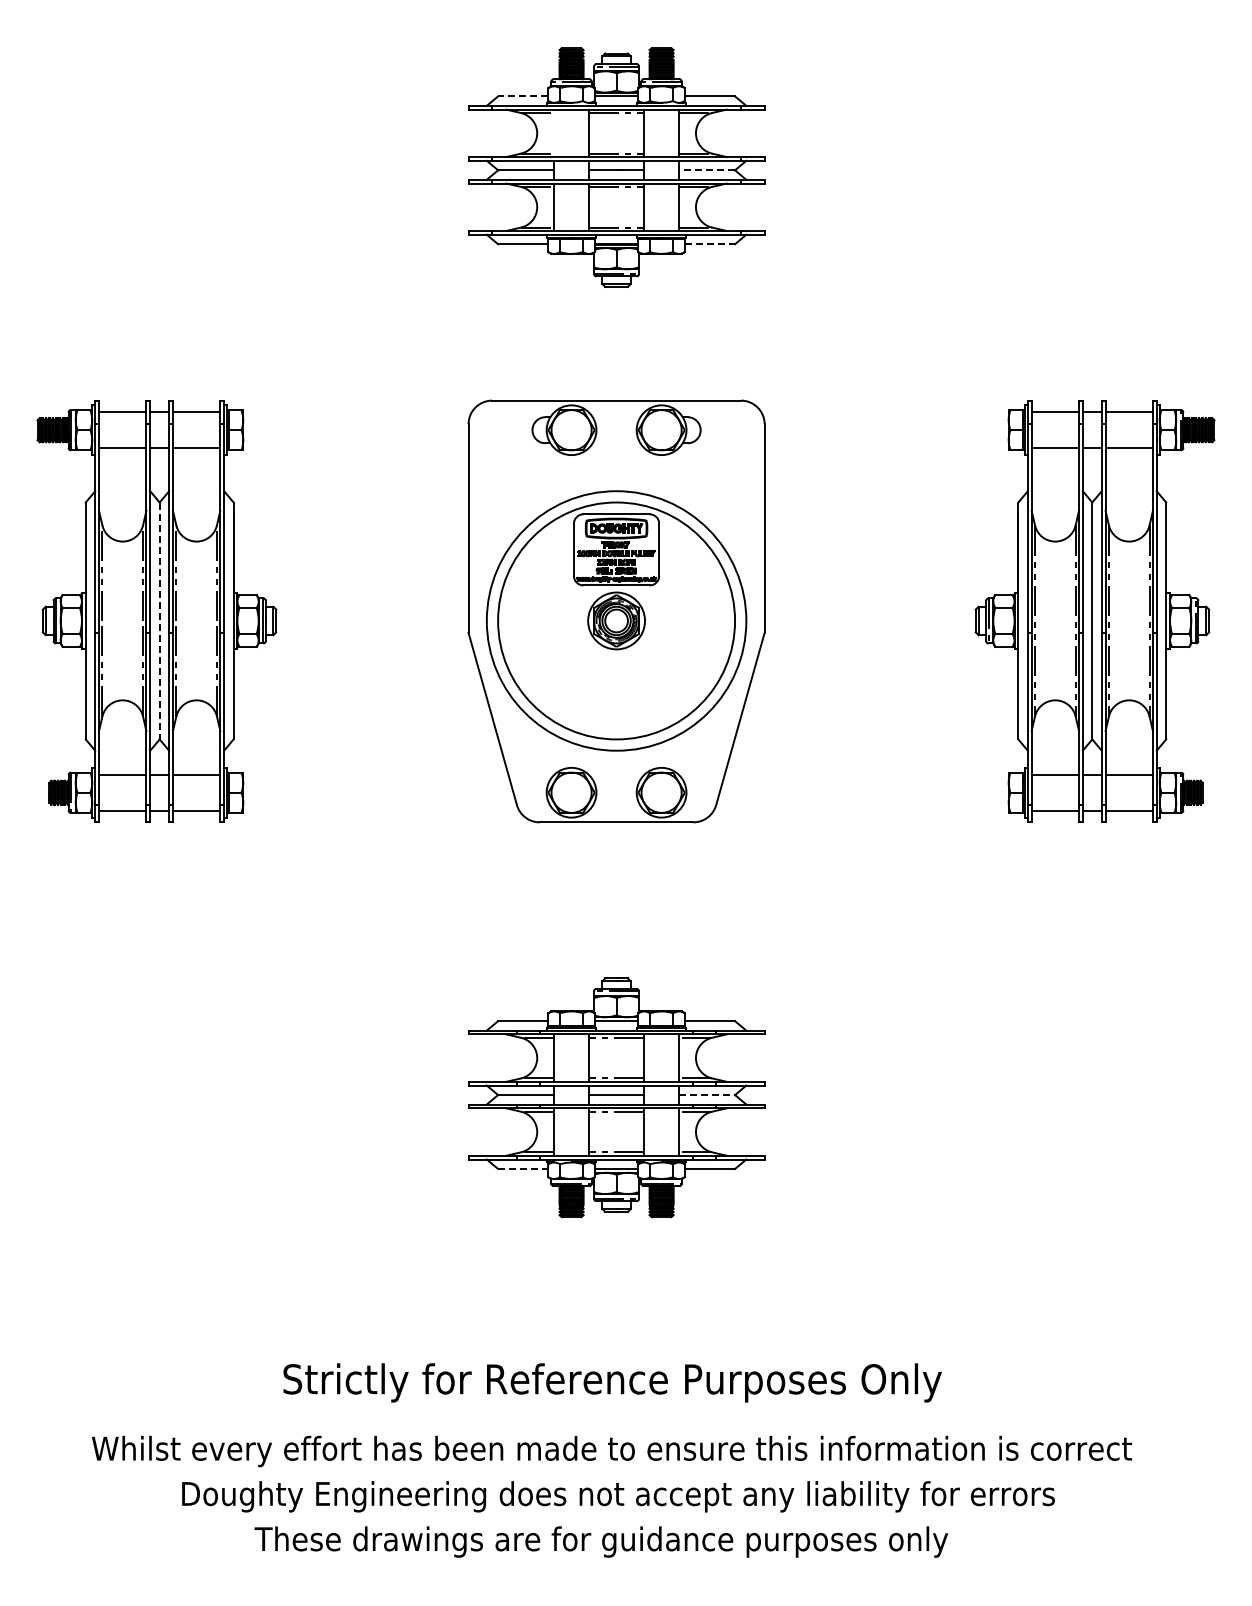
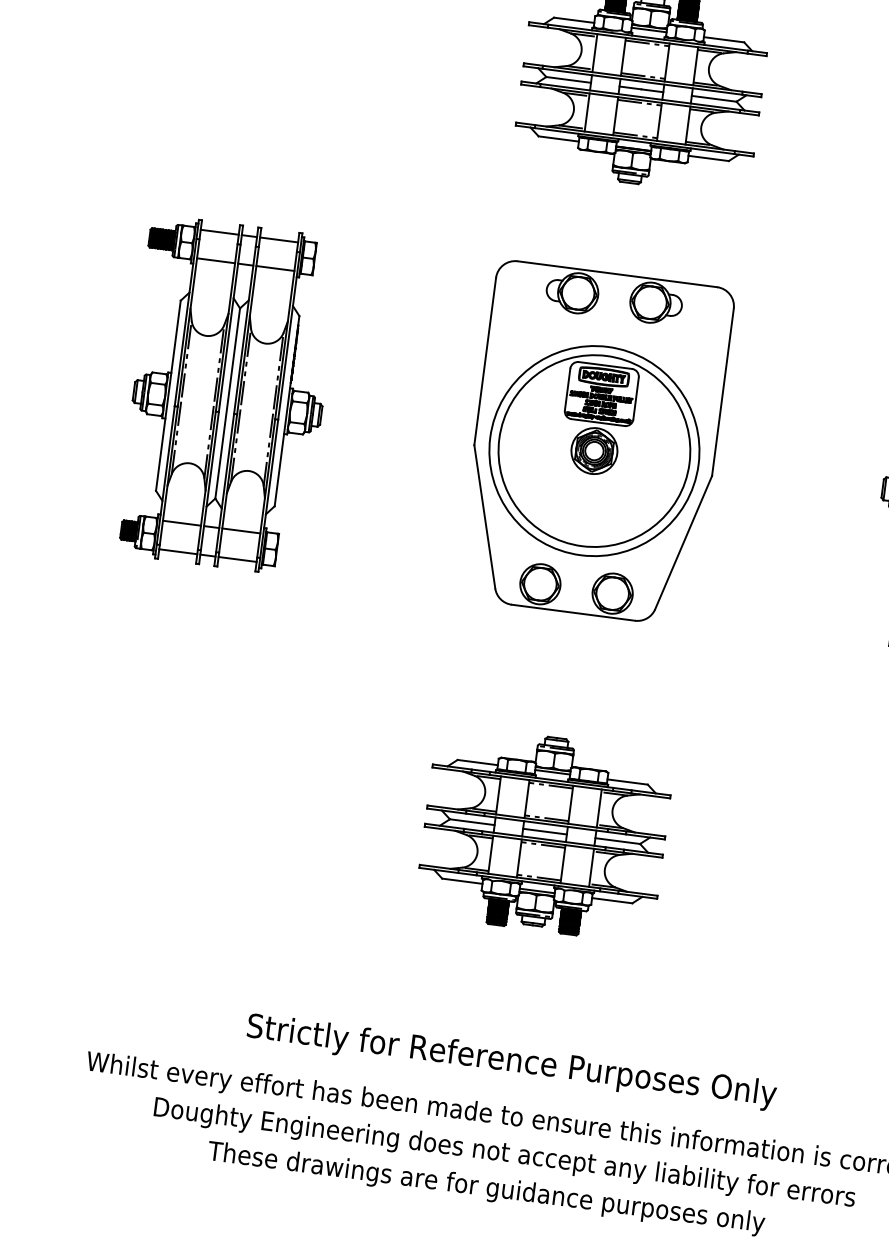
line: (522, 96) -> (573, 20), dashed -> solid
line: (553, 133) -> (594, 53), added
line: (707, 170) -> (714, 99), dashed -> solid
line: (710, 244) -> (709, 158), dashed -> solid
line: (159, 621) -> (227, 403), dashed -> solid
line: (707, 1095) -> (617, 841), dashed -> solid
line: (523, 1168) -> (462, 880), dashed -> solid

